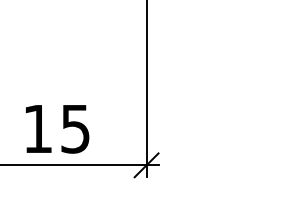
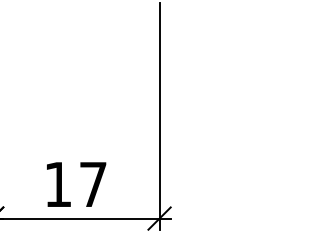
text: (75, 128) -> (93, 184), 15 -> 17

